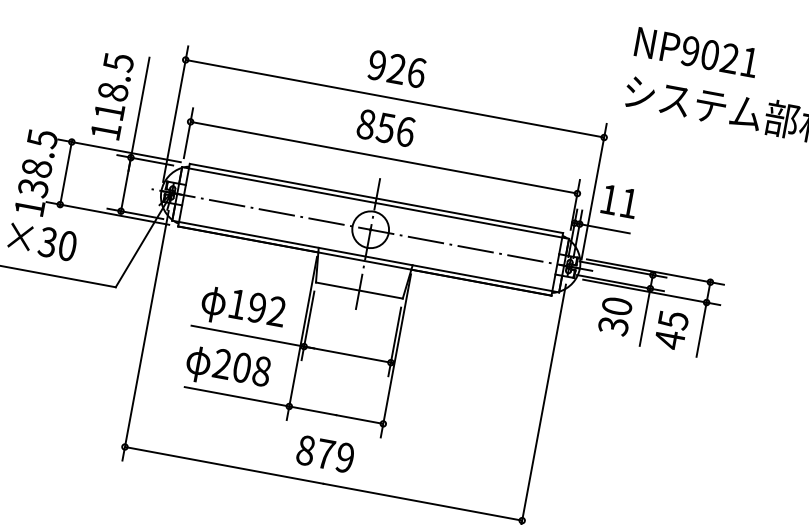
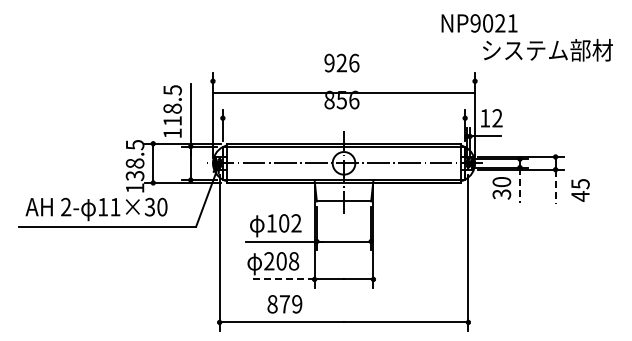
text: (696, 52) -> (479, 23), moved
line: (394, 98) -> (343, 93), moved
line: (383, 158) -> (343, 118), removed
text: (628, 203) -> (497, 118), 11 -> 12
text: (257, 308) -> (284, 223), 192 -> 102
line: (645, 317) -> (520, 185), solid -> dashed
line: (701, 329) -> (555, 186), solid -> dashed
text: (671, 330) -> (580, 190), moved
line: (236, 396) -> (281, 279), solid -> dashed
text: (324, 454) -> (284, 304), moved

